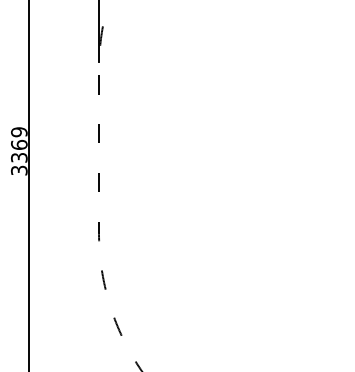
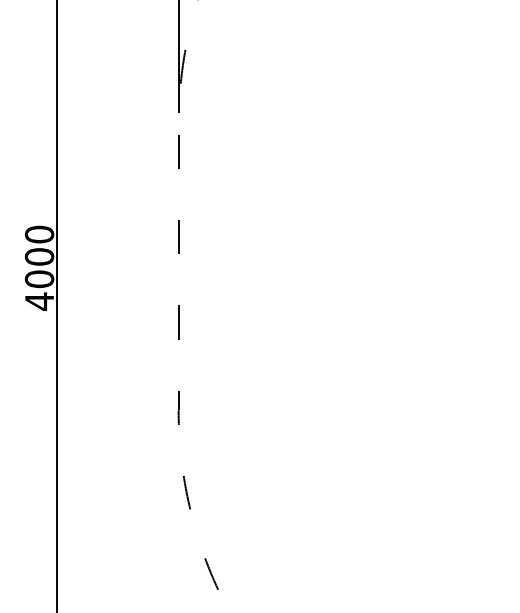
text: (19, 151) -> (39, 268), 3369 -> 4000

